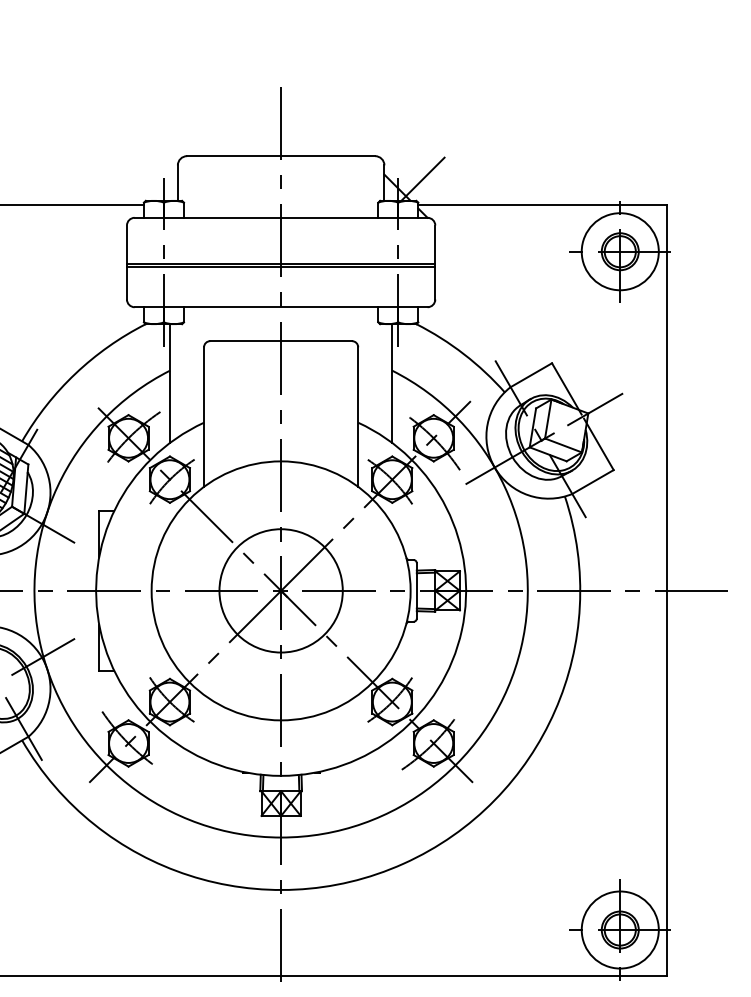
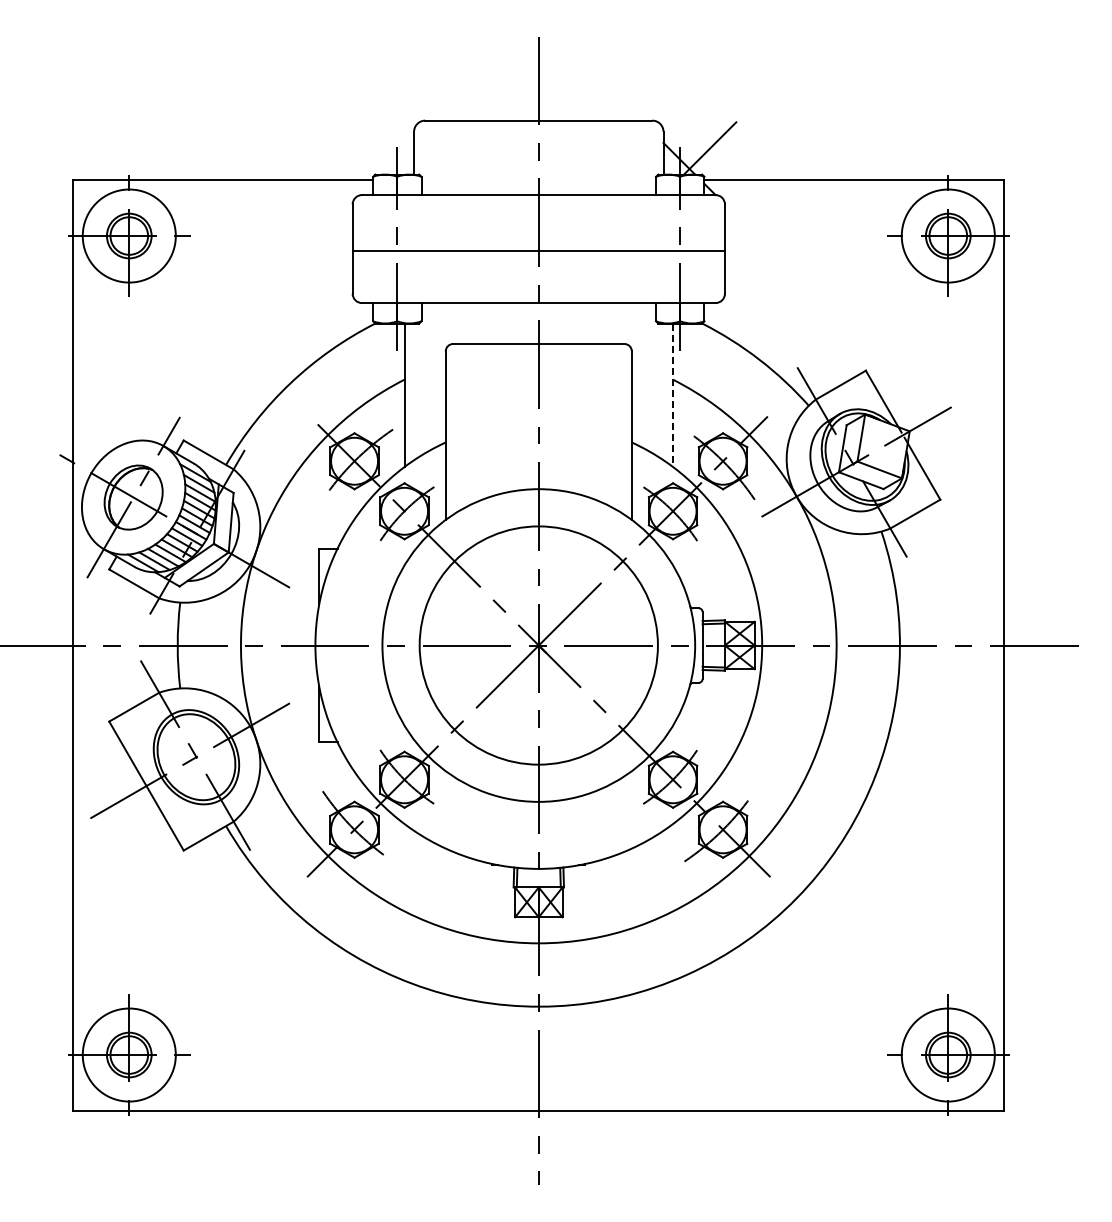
line: (280, 267) -> (538, 254), removed
line: (391, 383) -> (672, 395), solid -> dashed
circle: (280, 590) -> (538, 645), size x1.6

